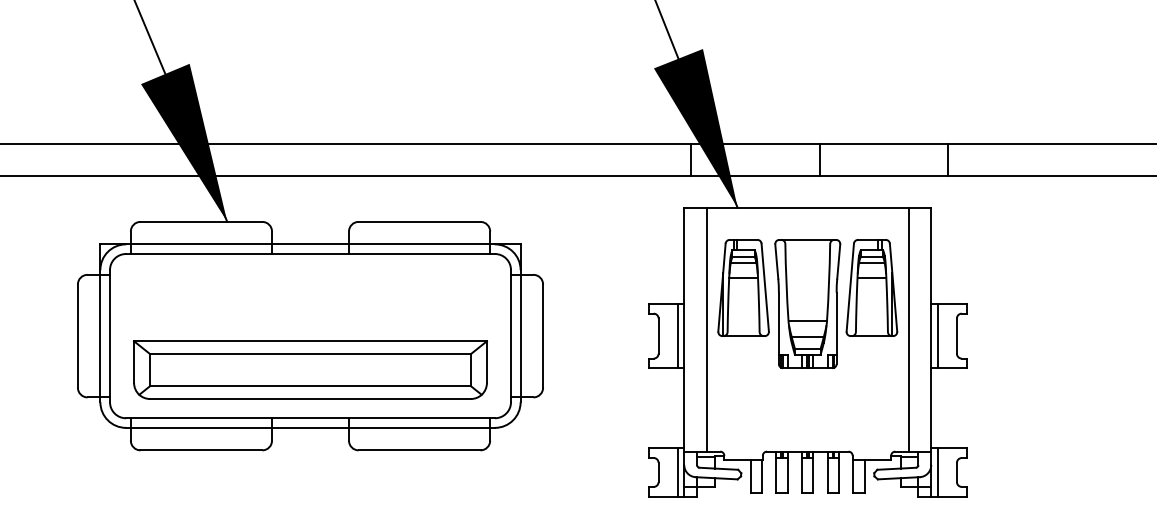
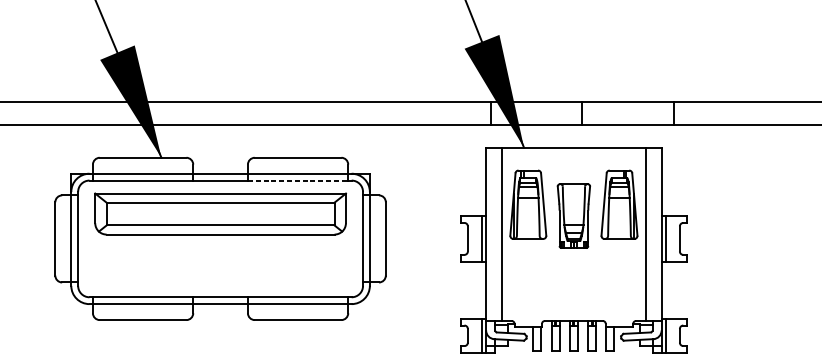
line: (419, 254) -> (298, 180), solid -> dashed
part: (807, 304) -> (573, 216), size x0.7
part: (310, 369) -> (220, 213), moved

